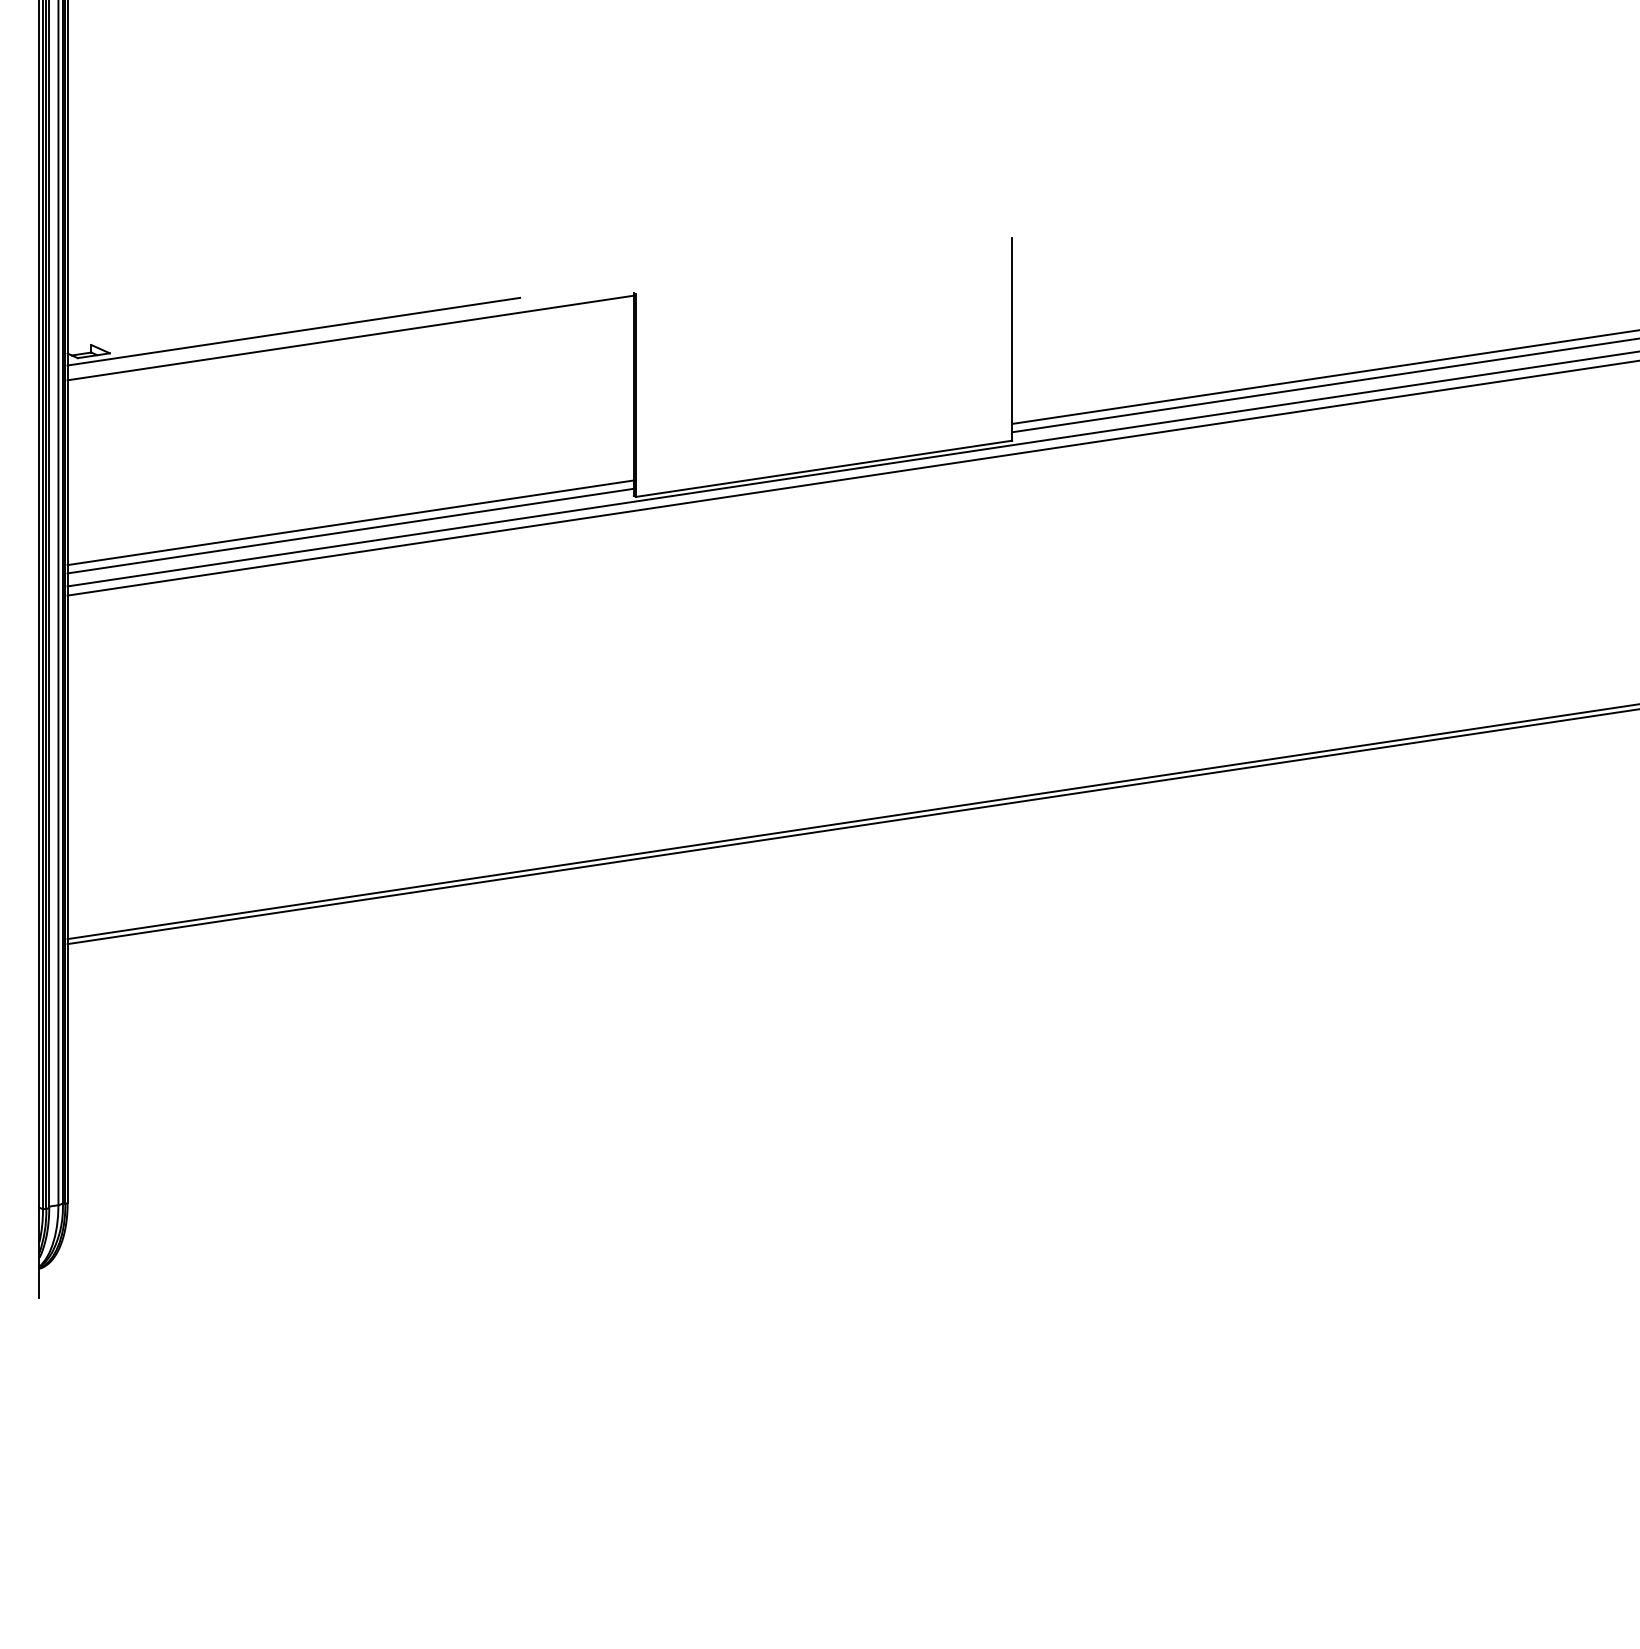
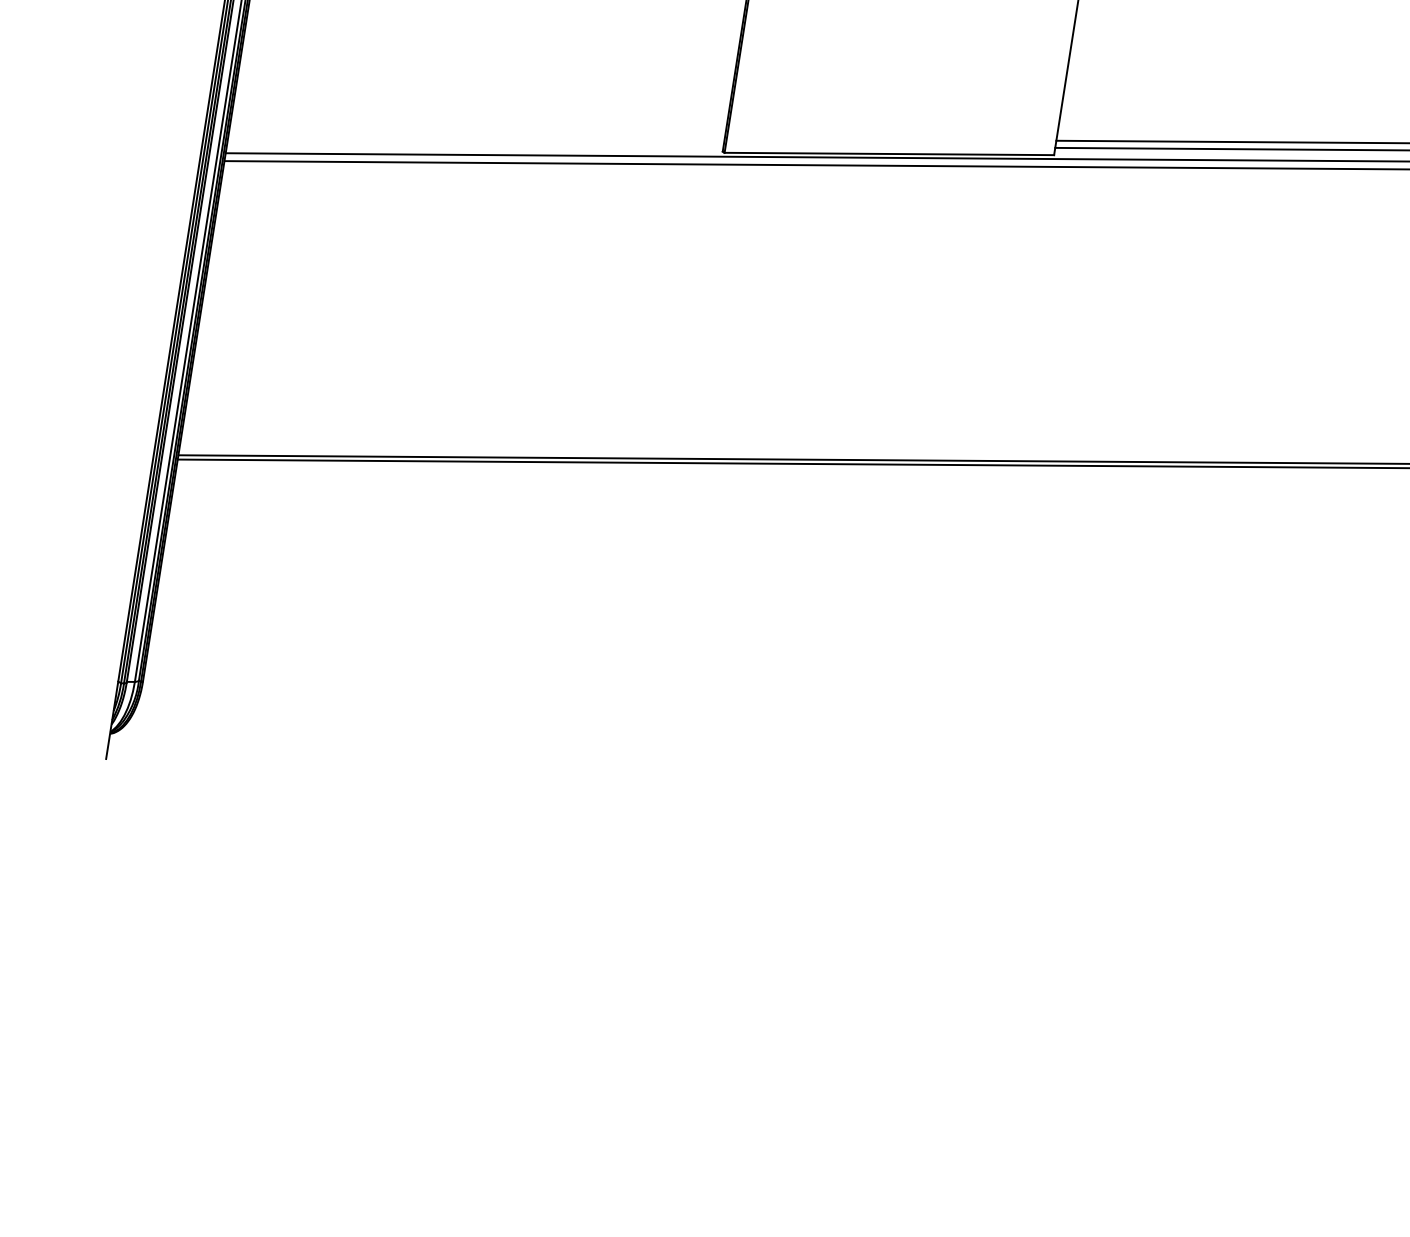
line: (350, 522) -> (476, 136), removed
line: (350, 530) -> (475, 143), removed

